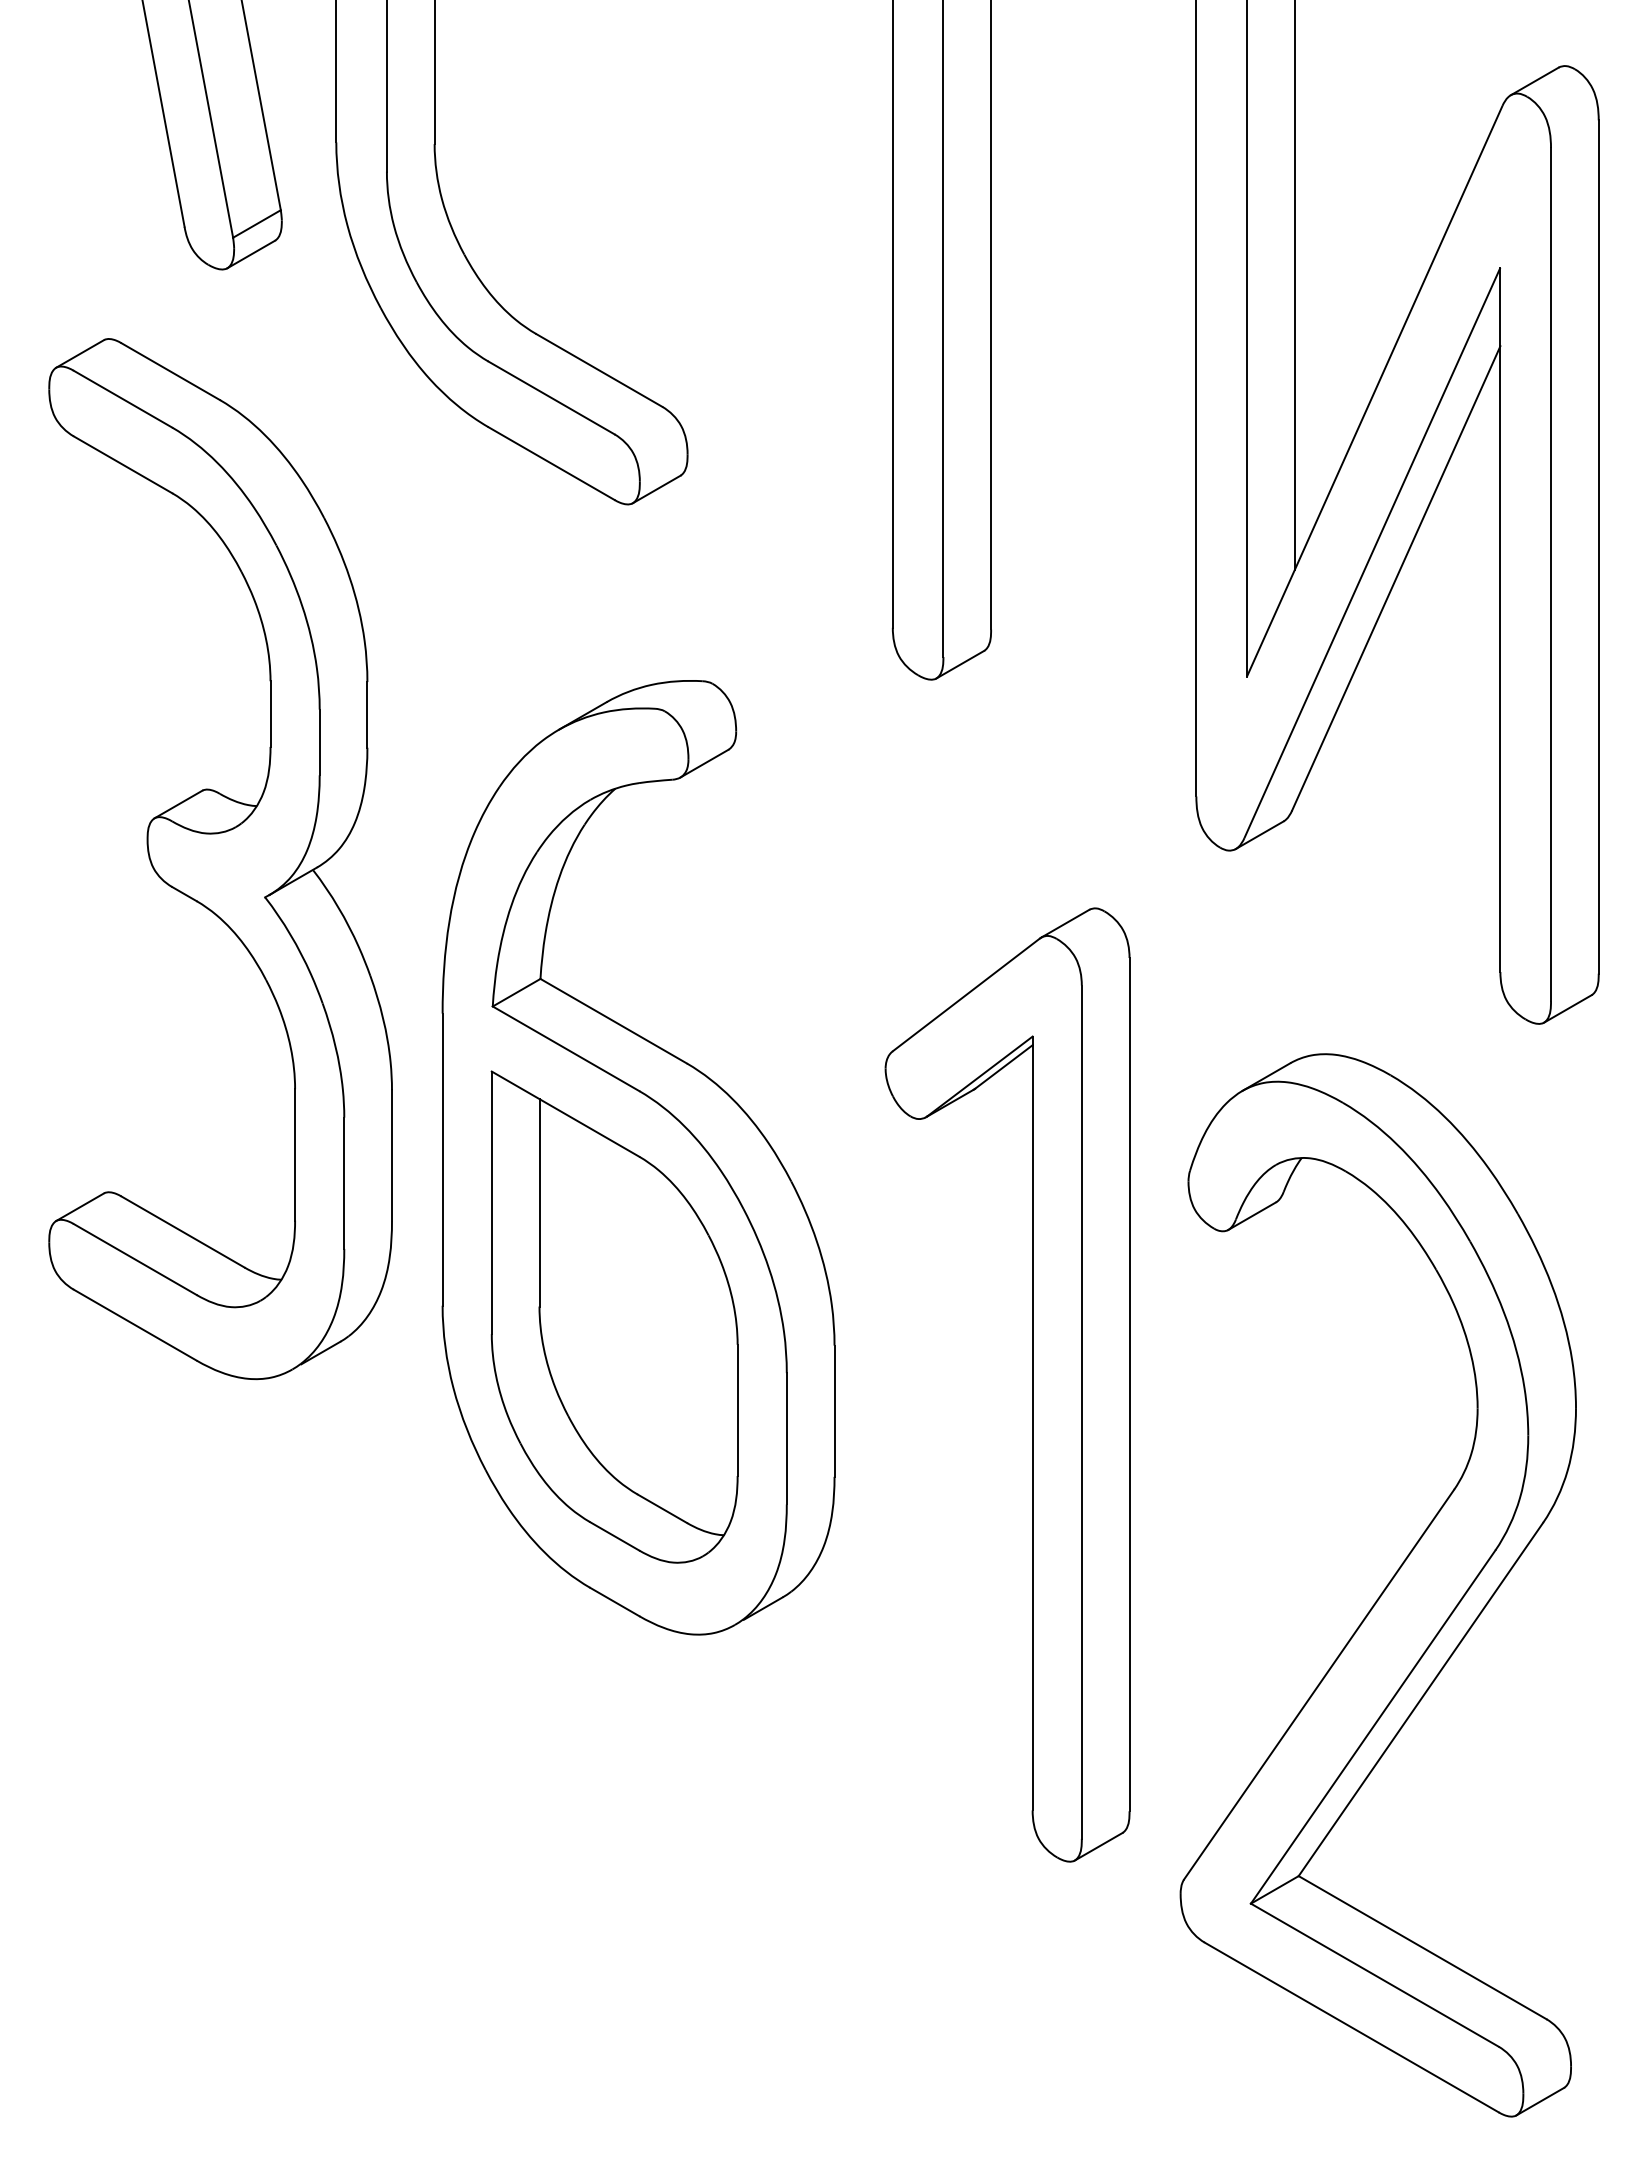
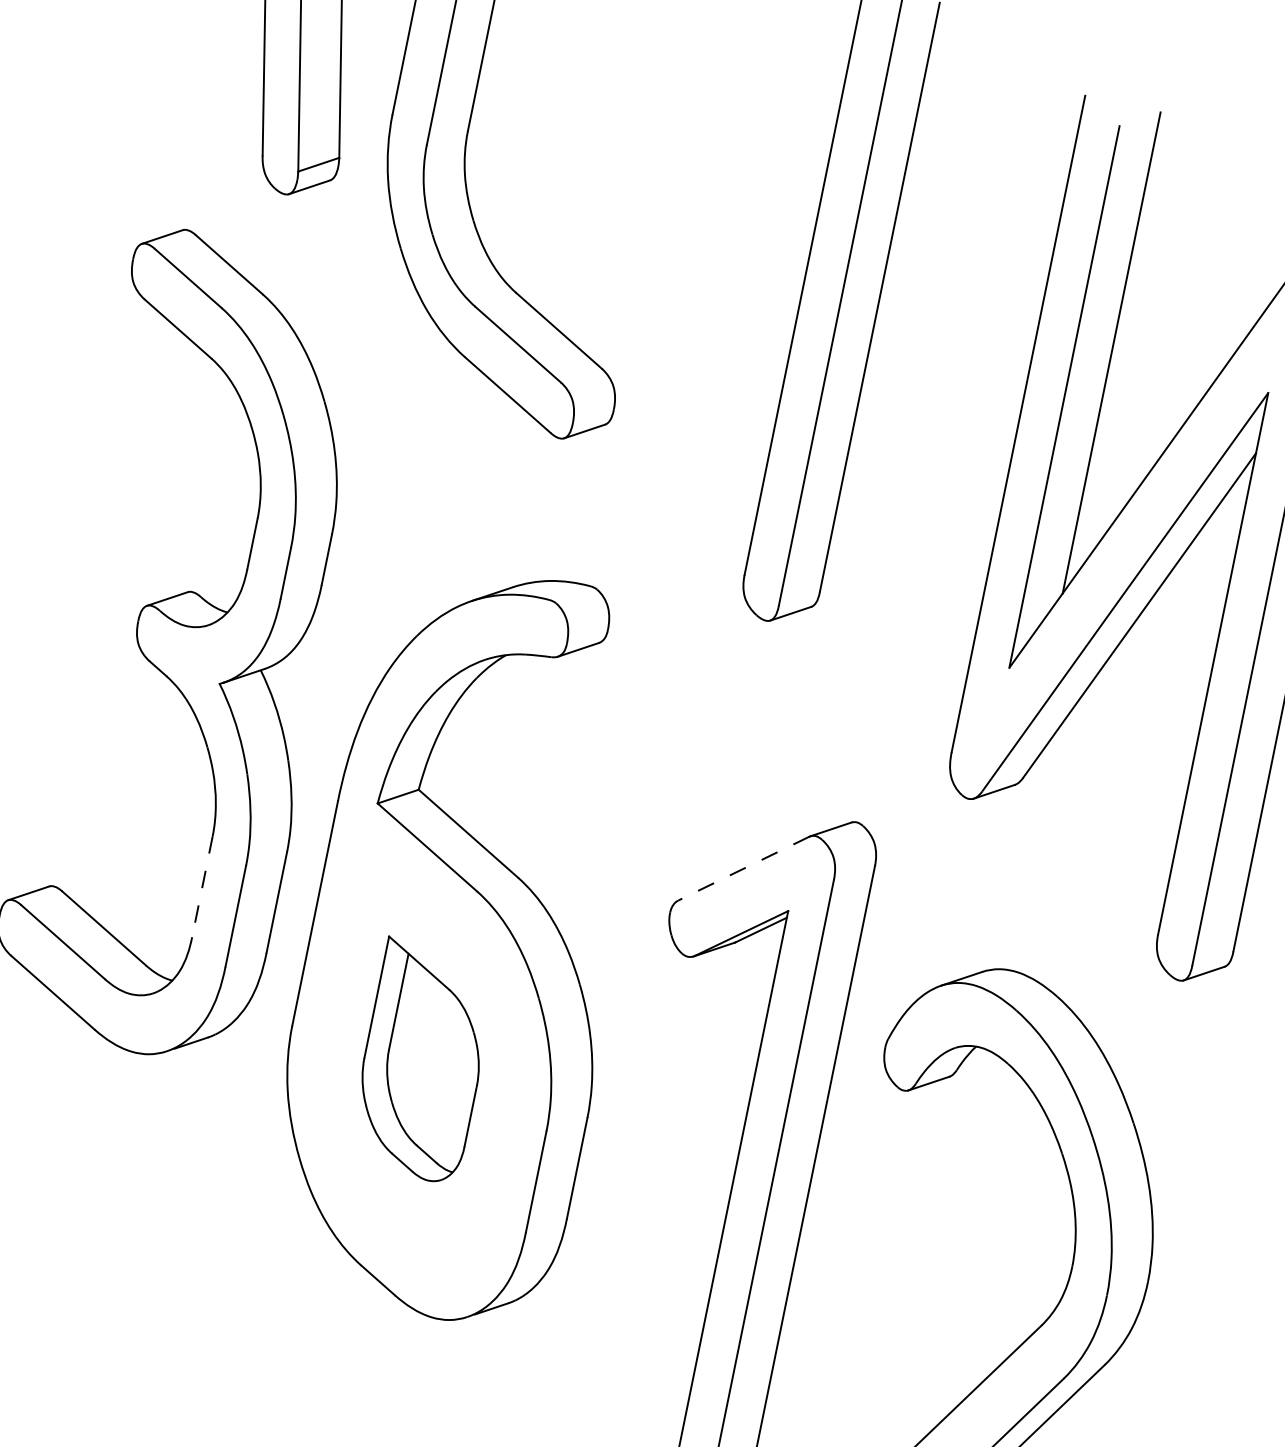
line: (966, 994) -> (743, 868), solid -> dashed
line: (295, 1154) -> (202, 886), solid -> dashed
part: (614, 1316) -> (422, 1060), size x0.6

